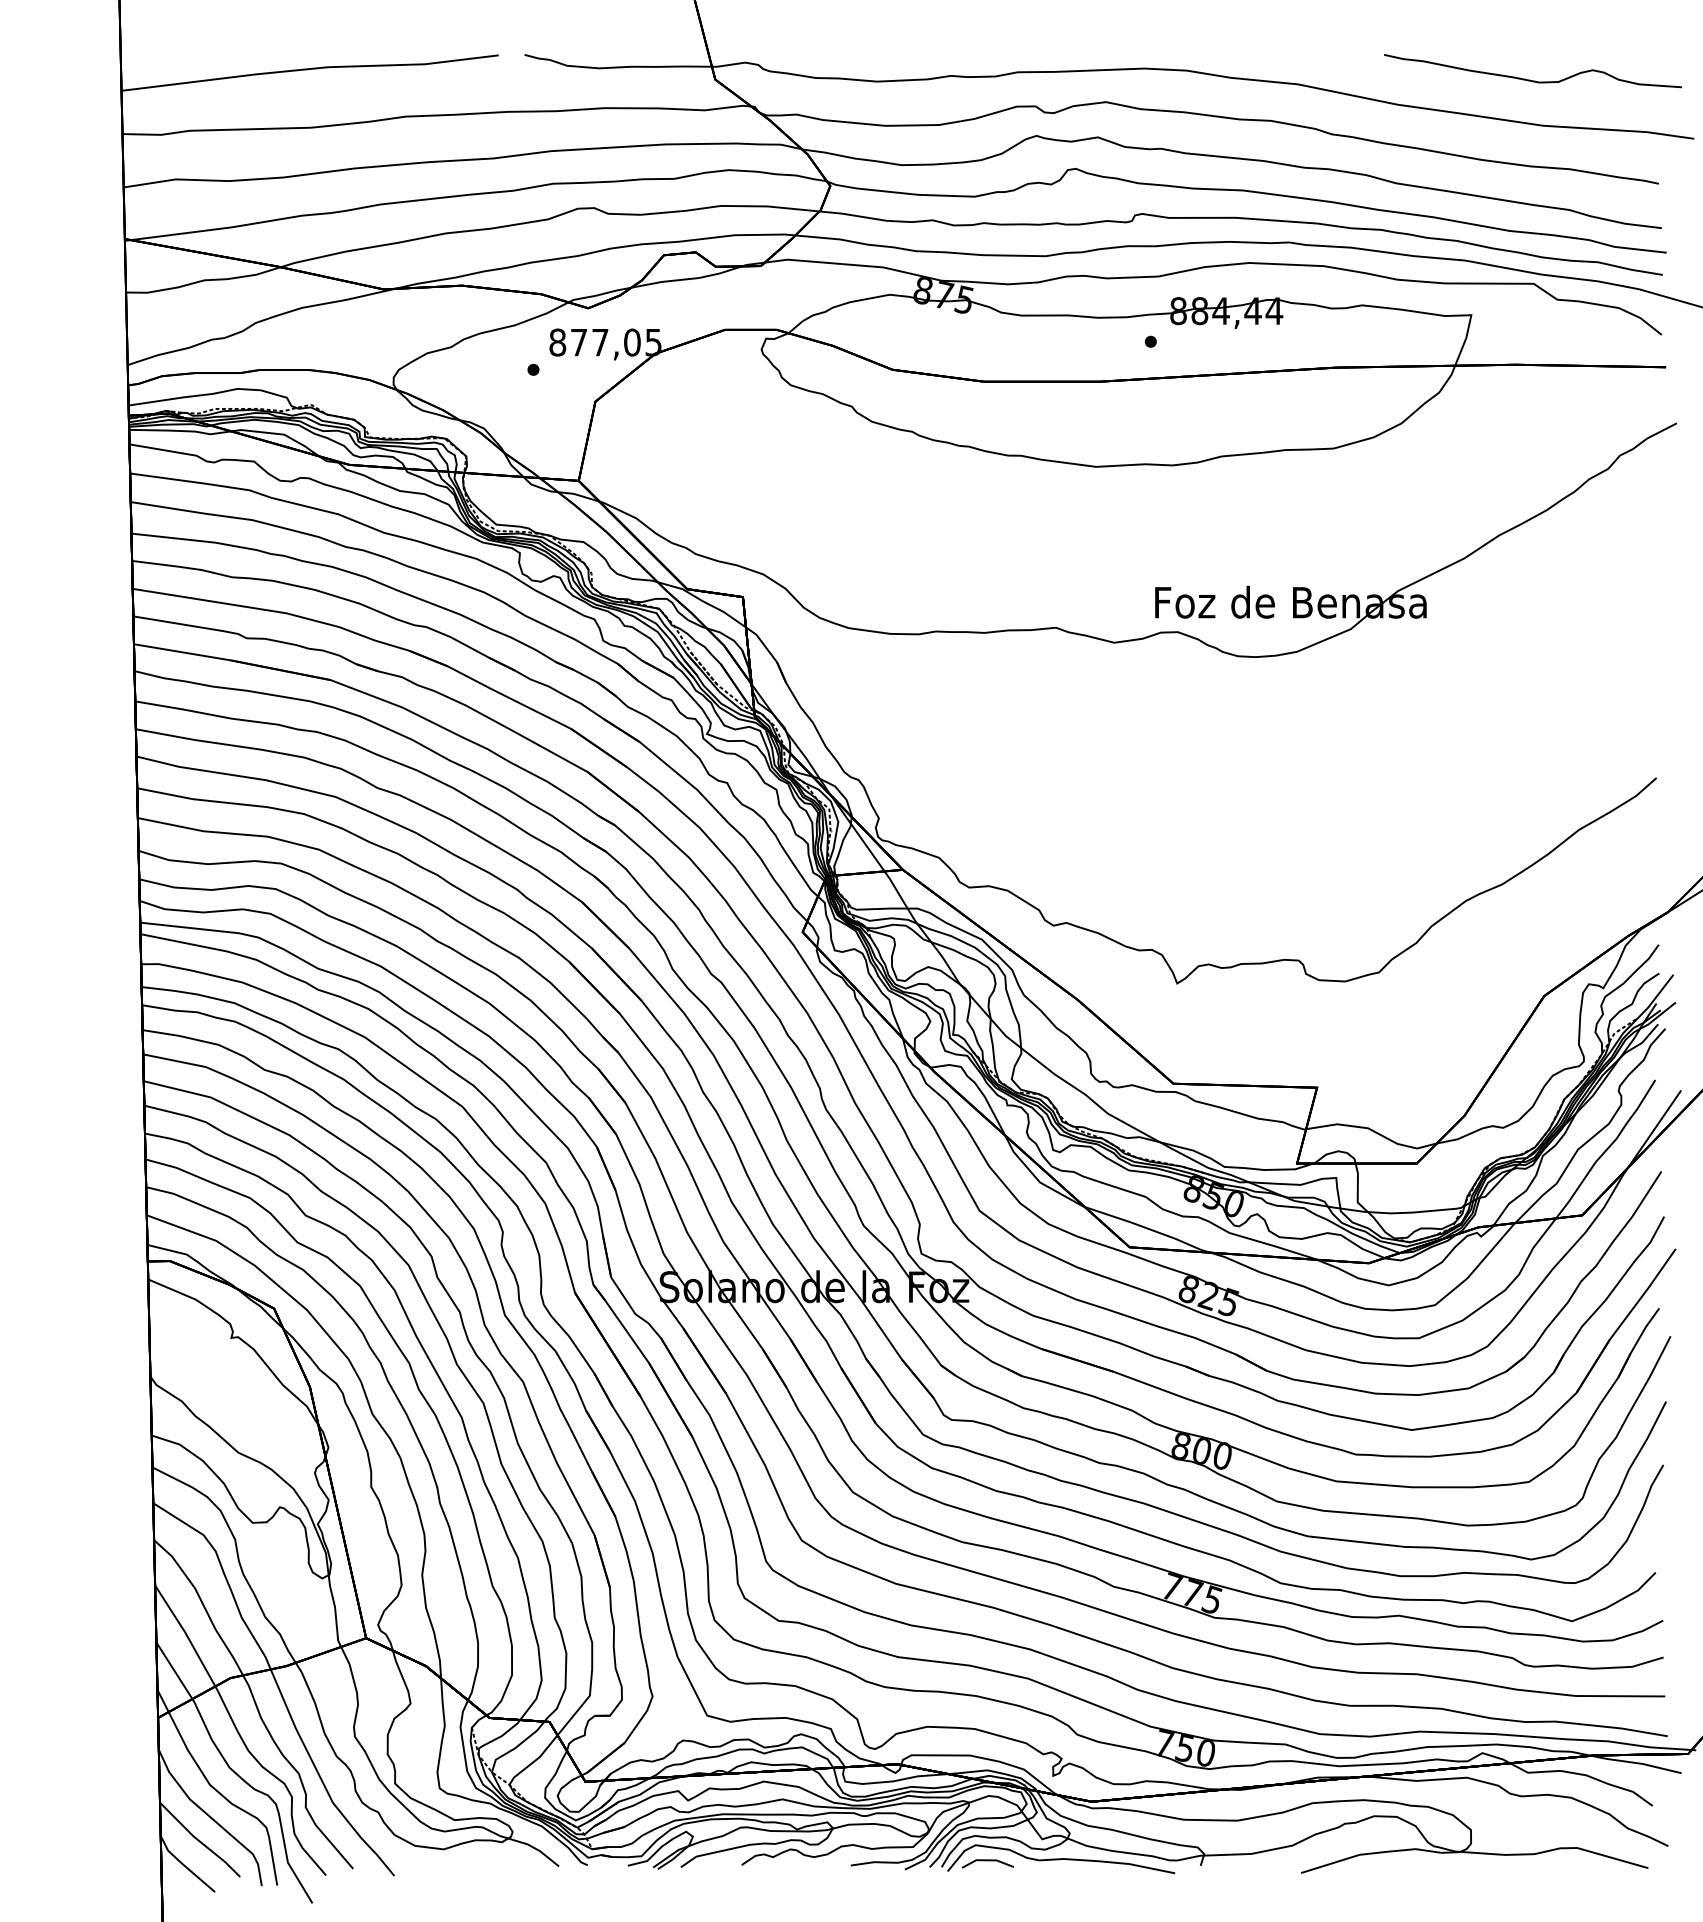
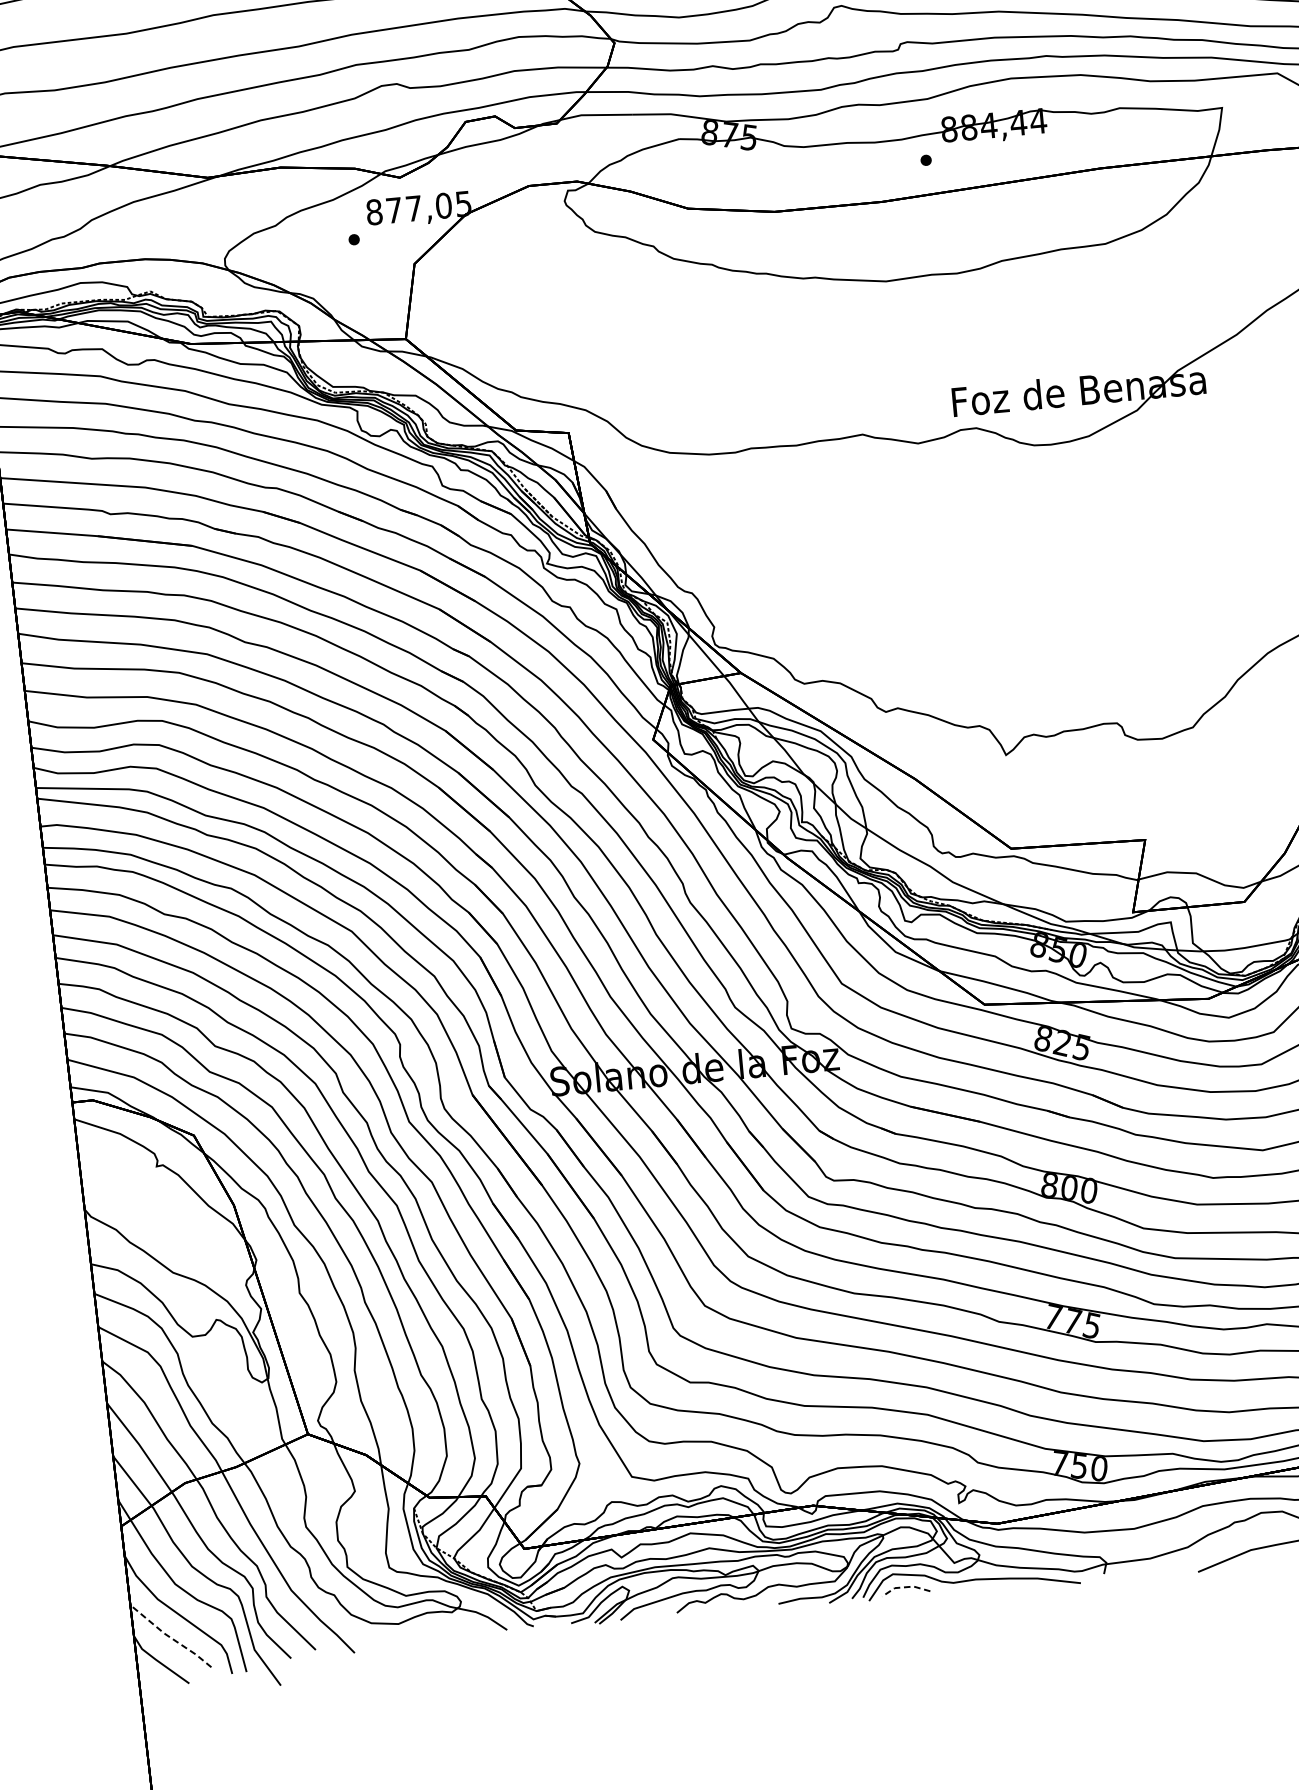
line: (198, 1840) -> (169, 1636), solid -> dashed
line: (987, 1860) -> (905, 1587), solid -> dashed

